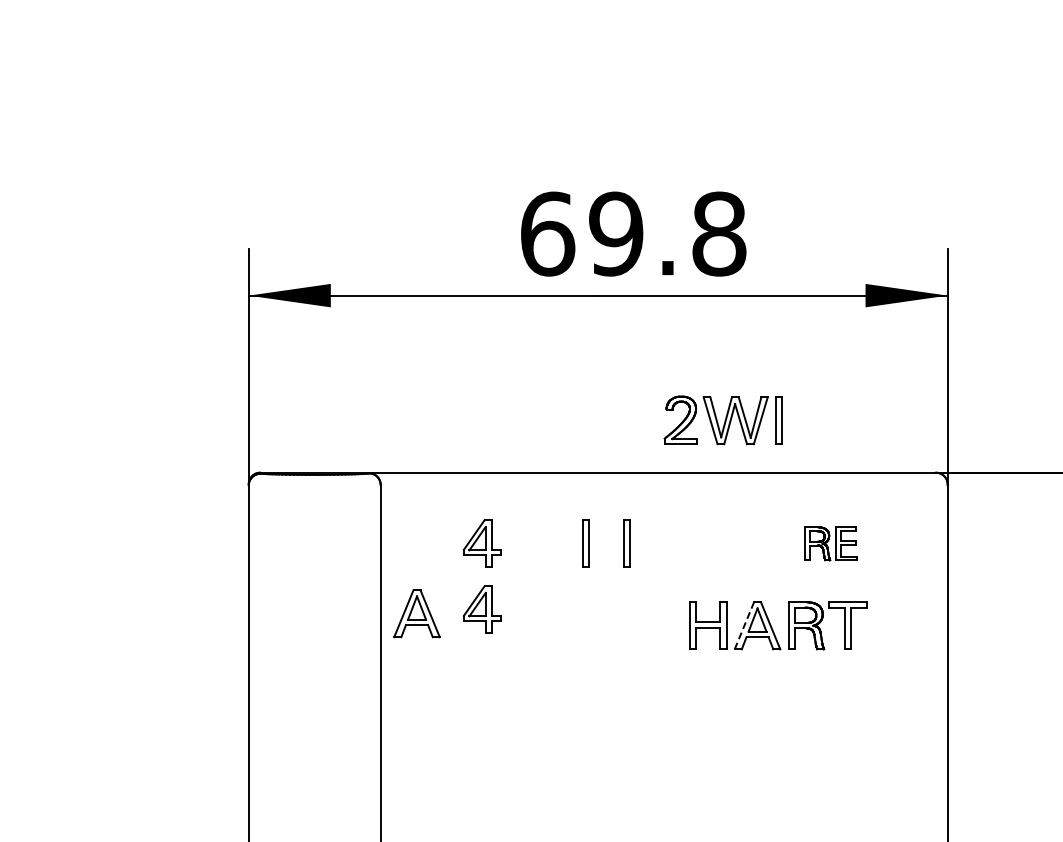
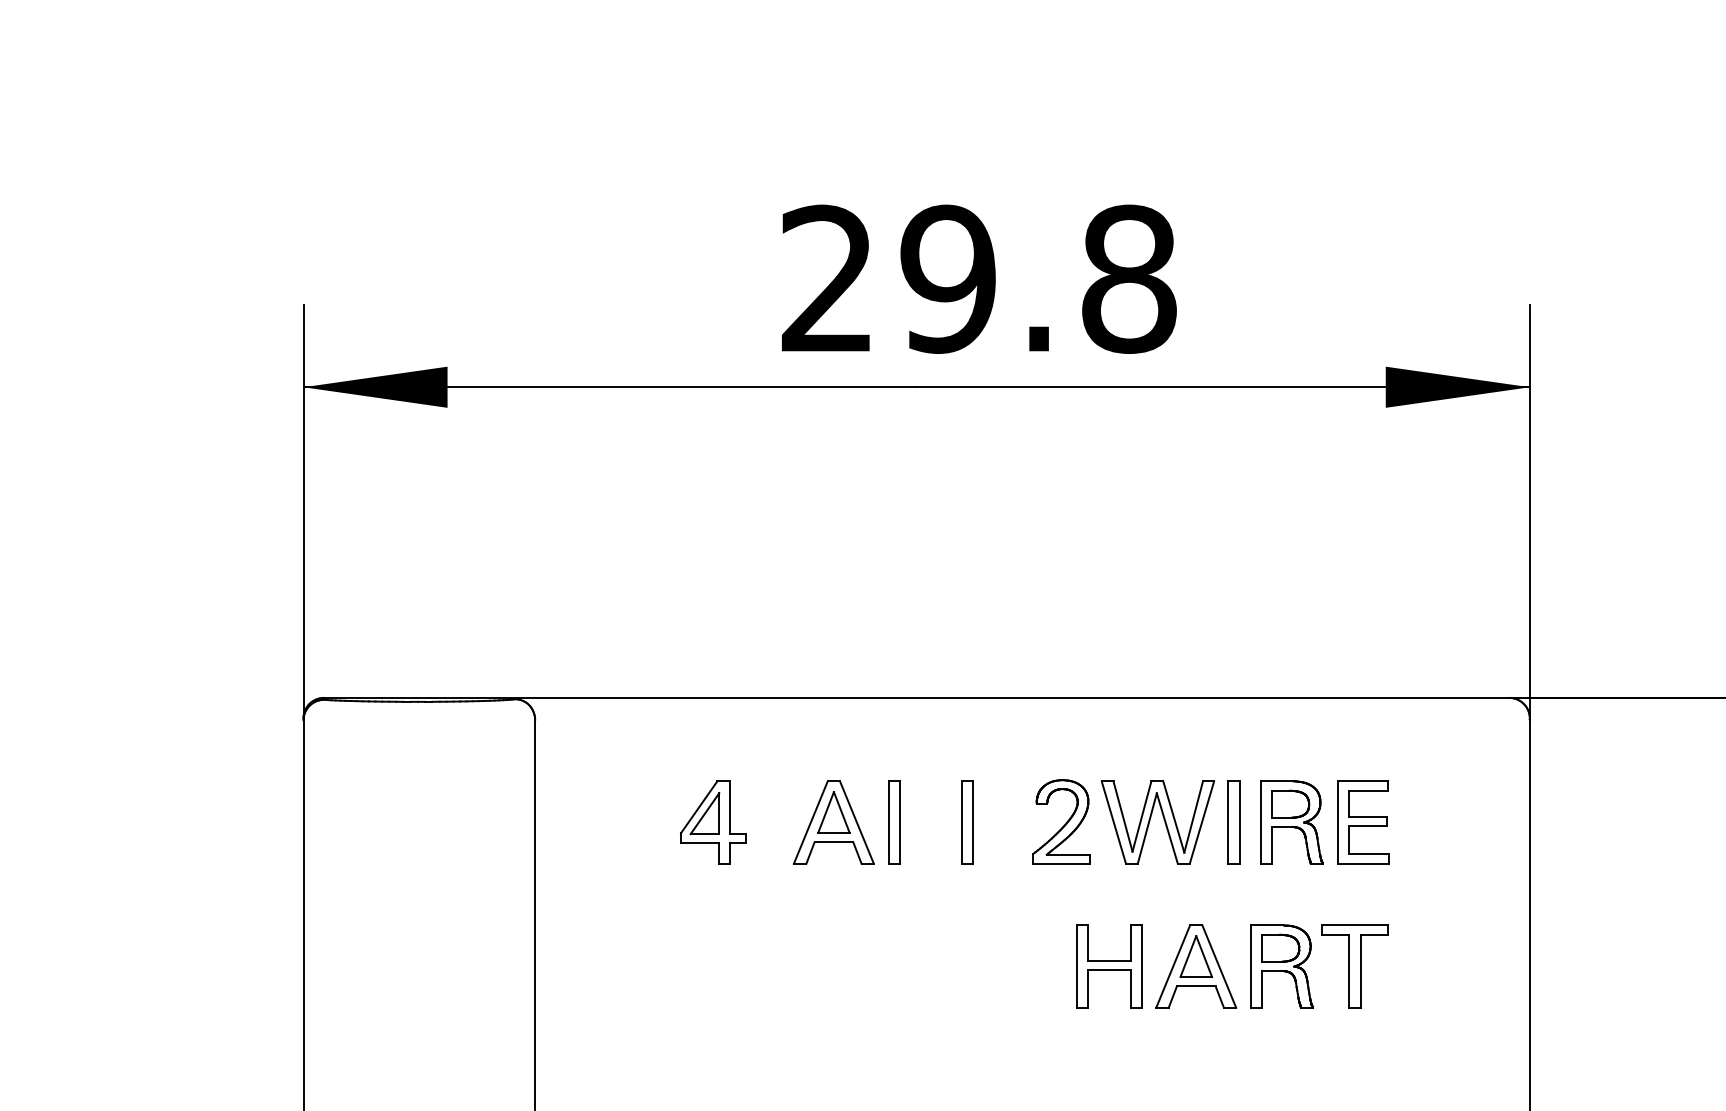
text: (548, 233) -> (829, 278), 69.8 -> 29.8
part: (722, 420) -> (1134, 822), moved
part: (830, 543) -> (1324, 822), size x1.43
part: (482, 609) -> (713, 937), removed
part: (416, 613) -> (832, 822), moved
line: (744, 625) -> (1173, 966), dashed -> solid

